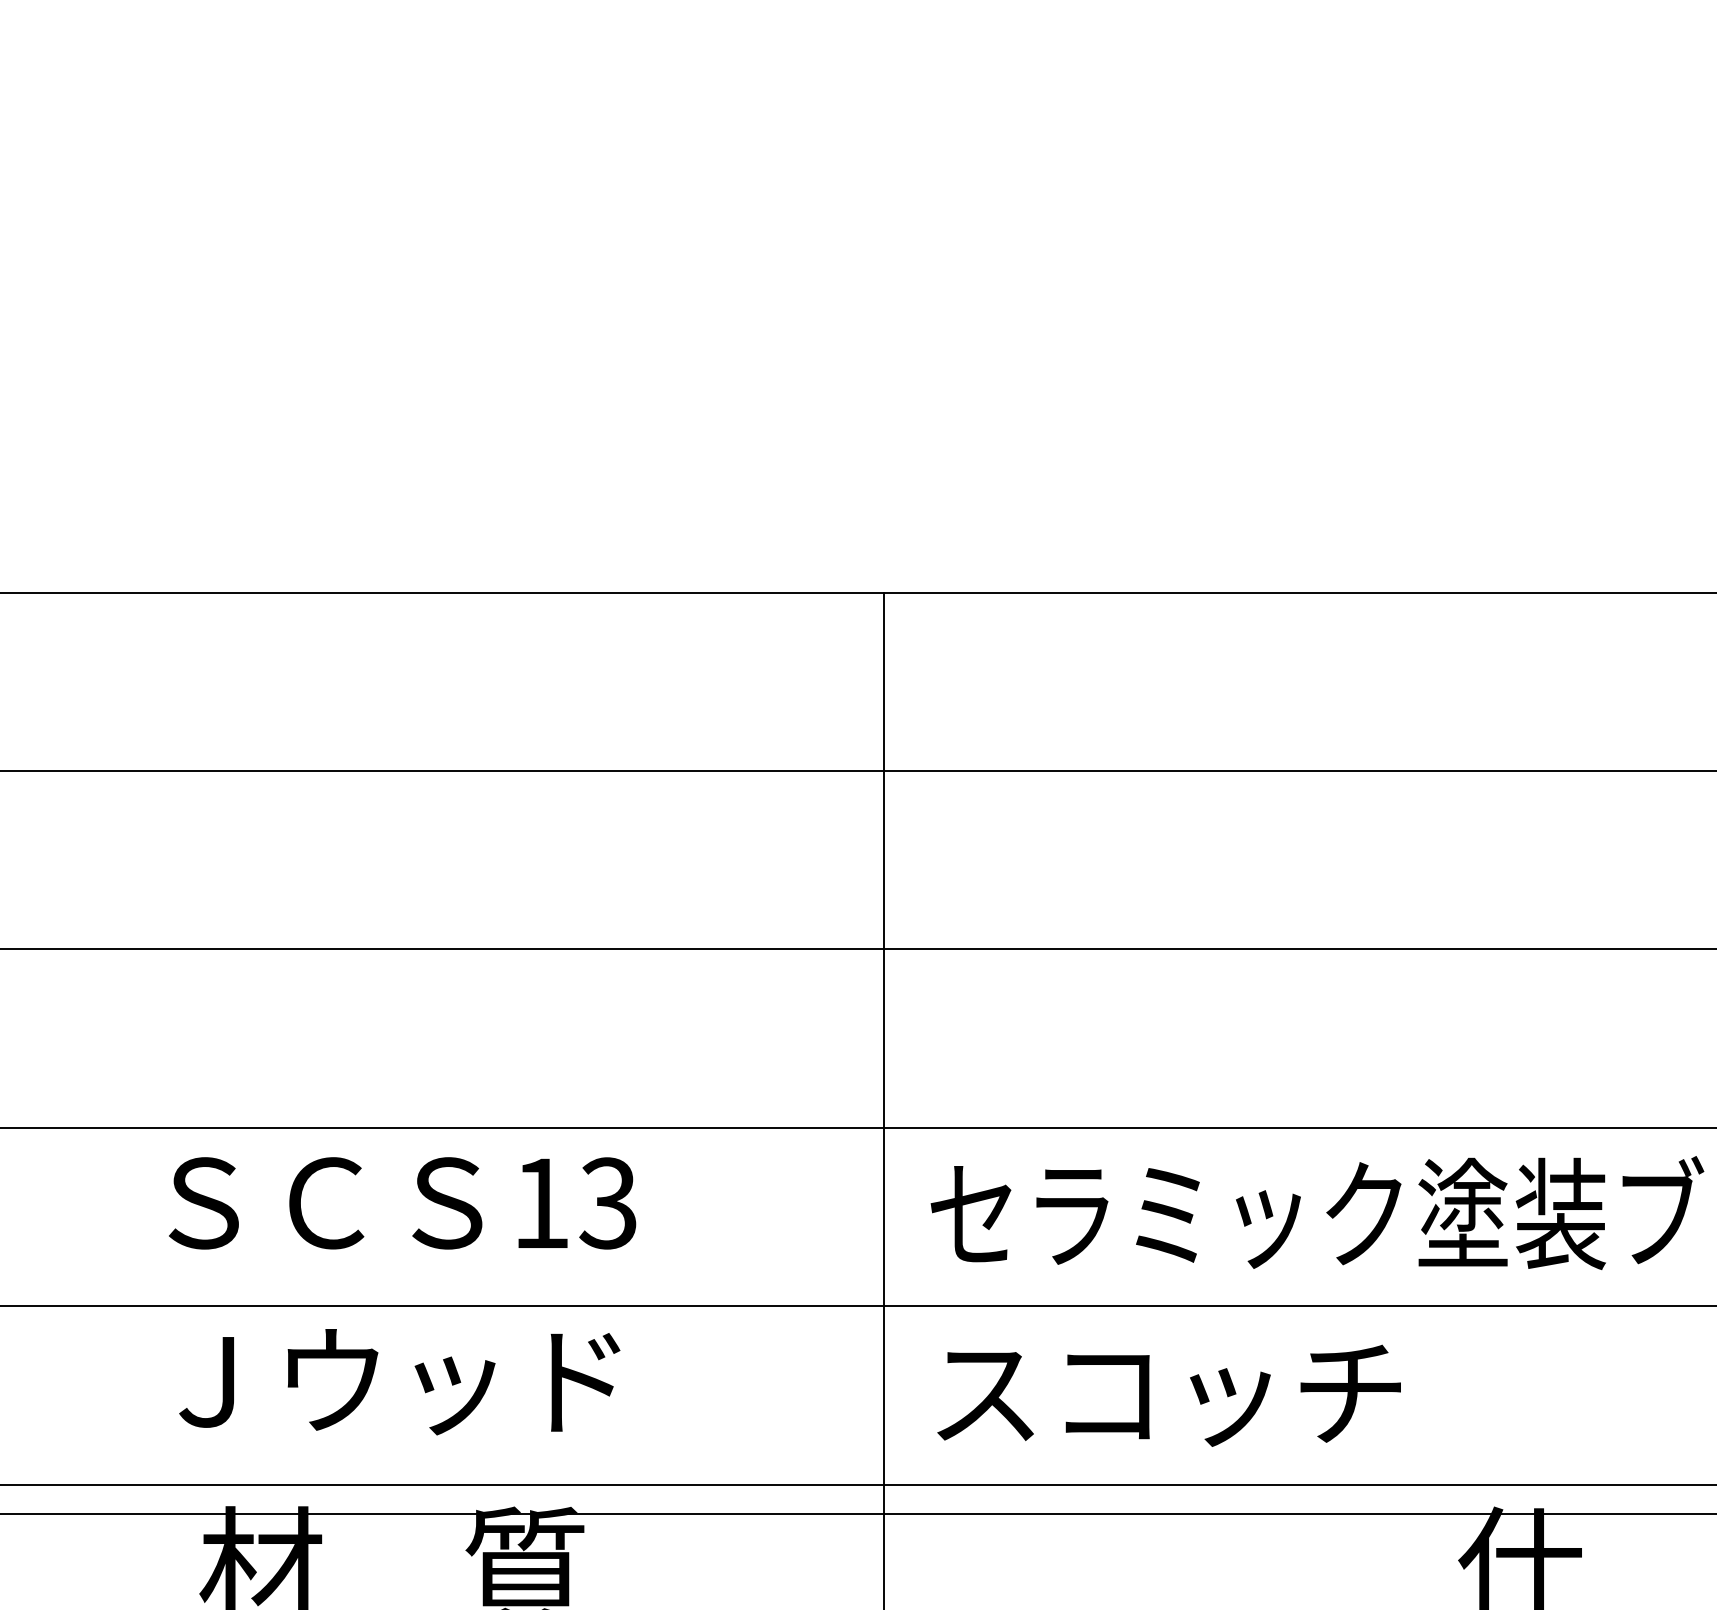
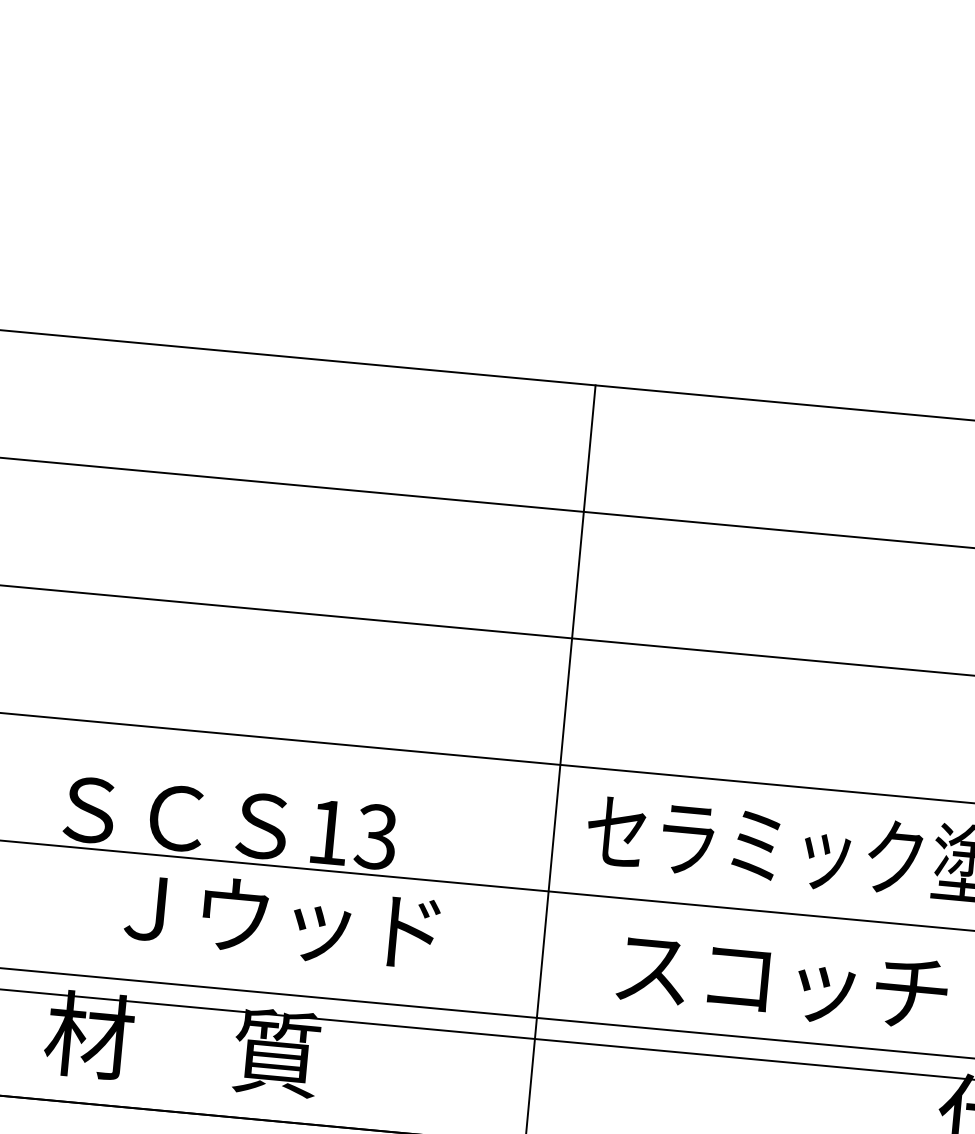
text: (402, 1203) -> (230, 823), moved
text: (399, 1382) -> (282, 921), moved
text: (1168, 1395) -> (782, 982), moved

